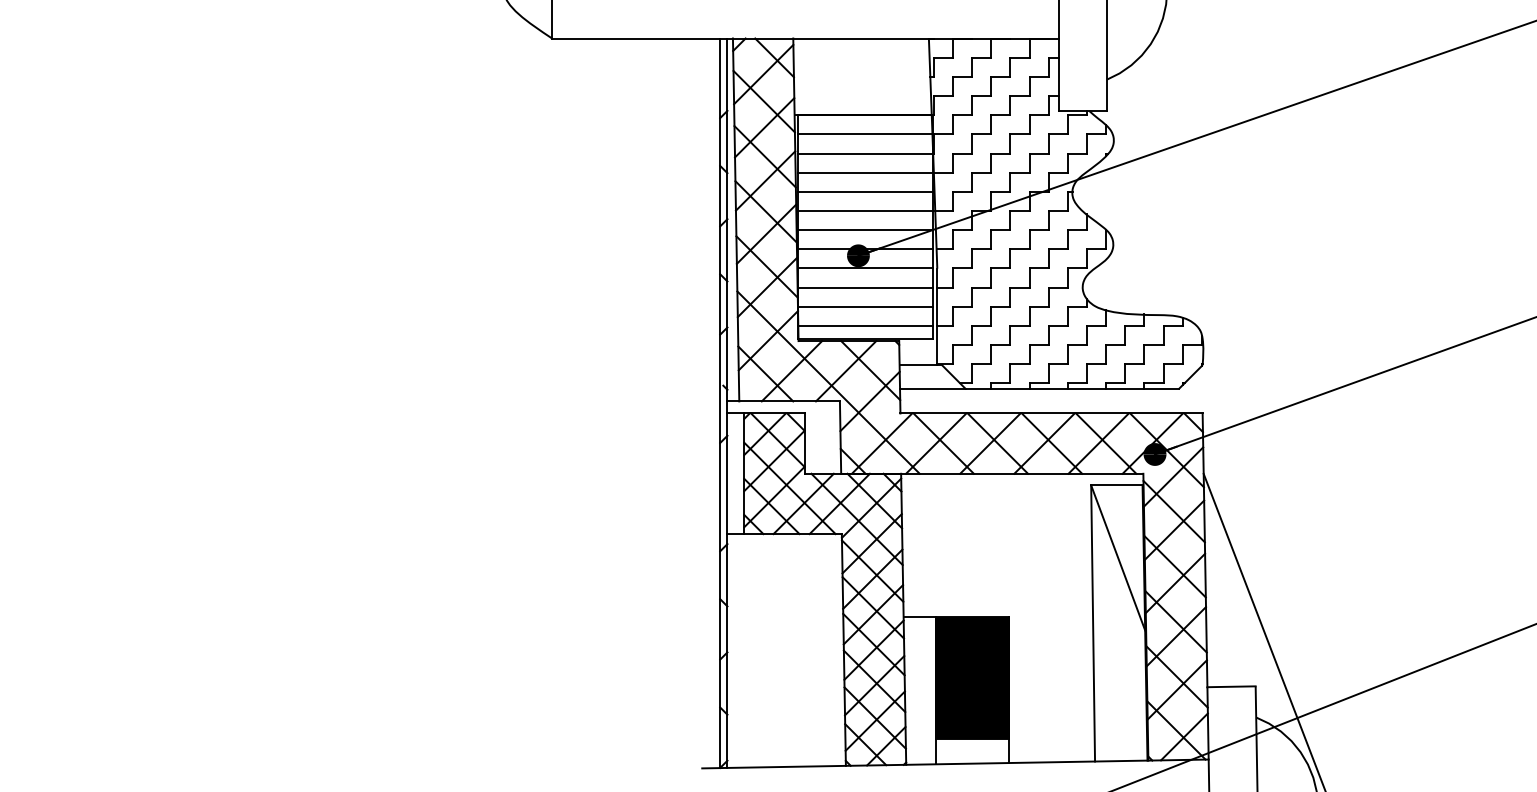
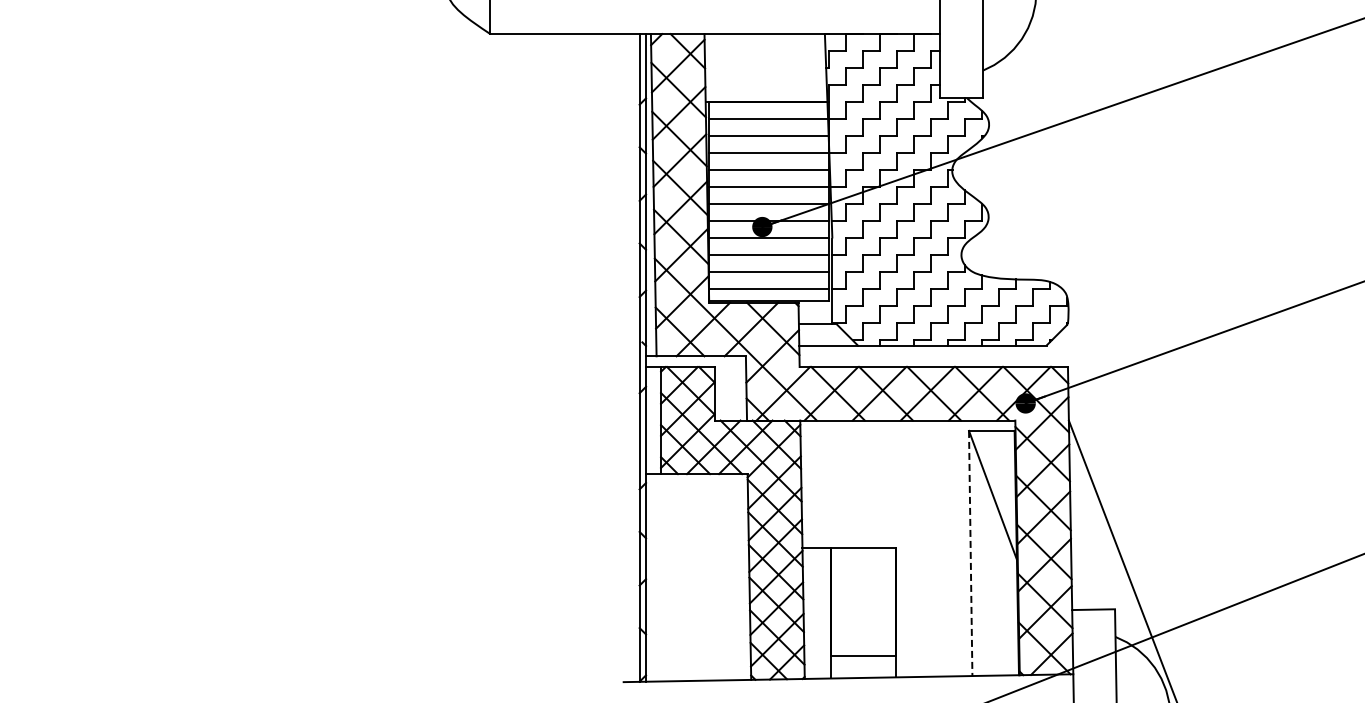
line: (1092, 623) -> (970, 553), solid -> dashed
fill: (972, 677) -> (863, 601), removed

